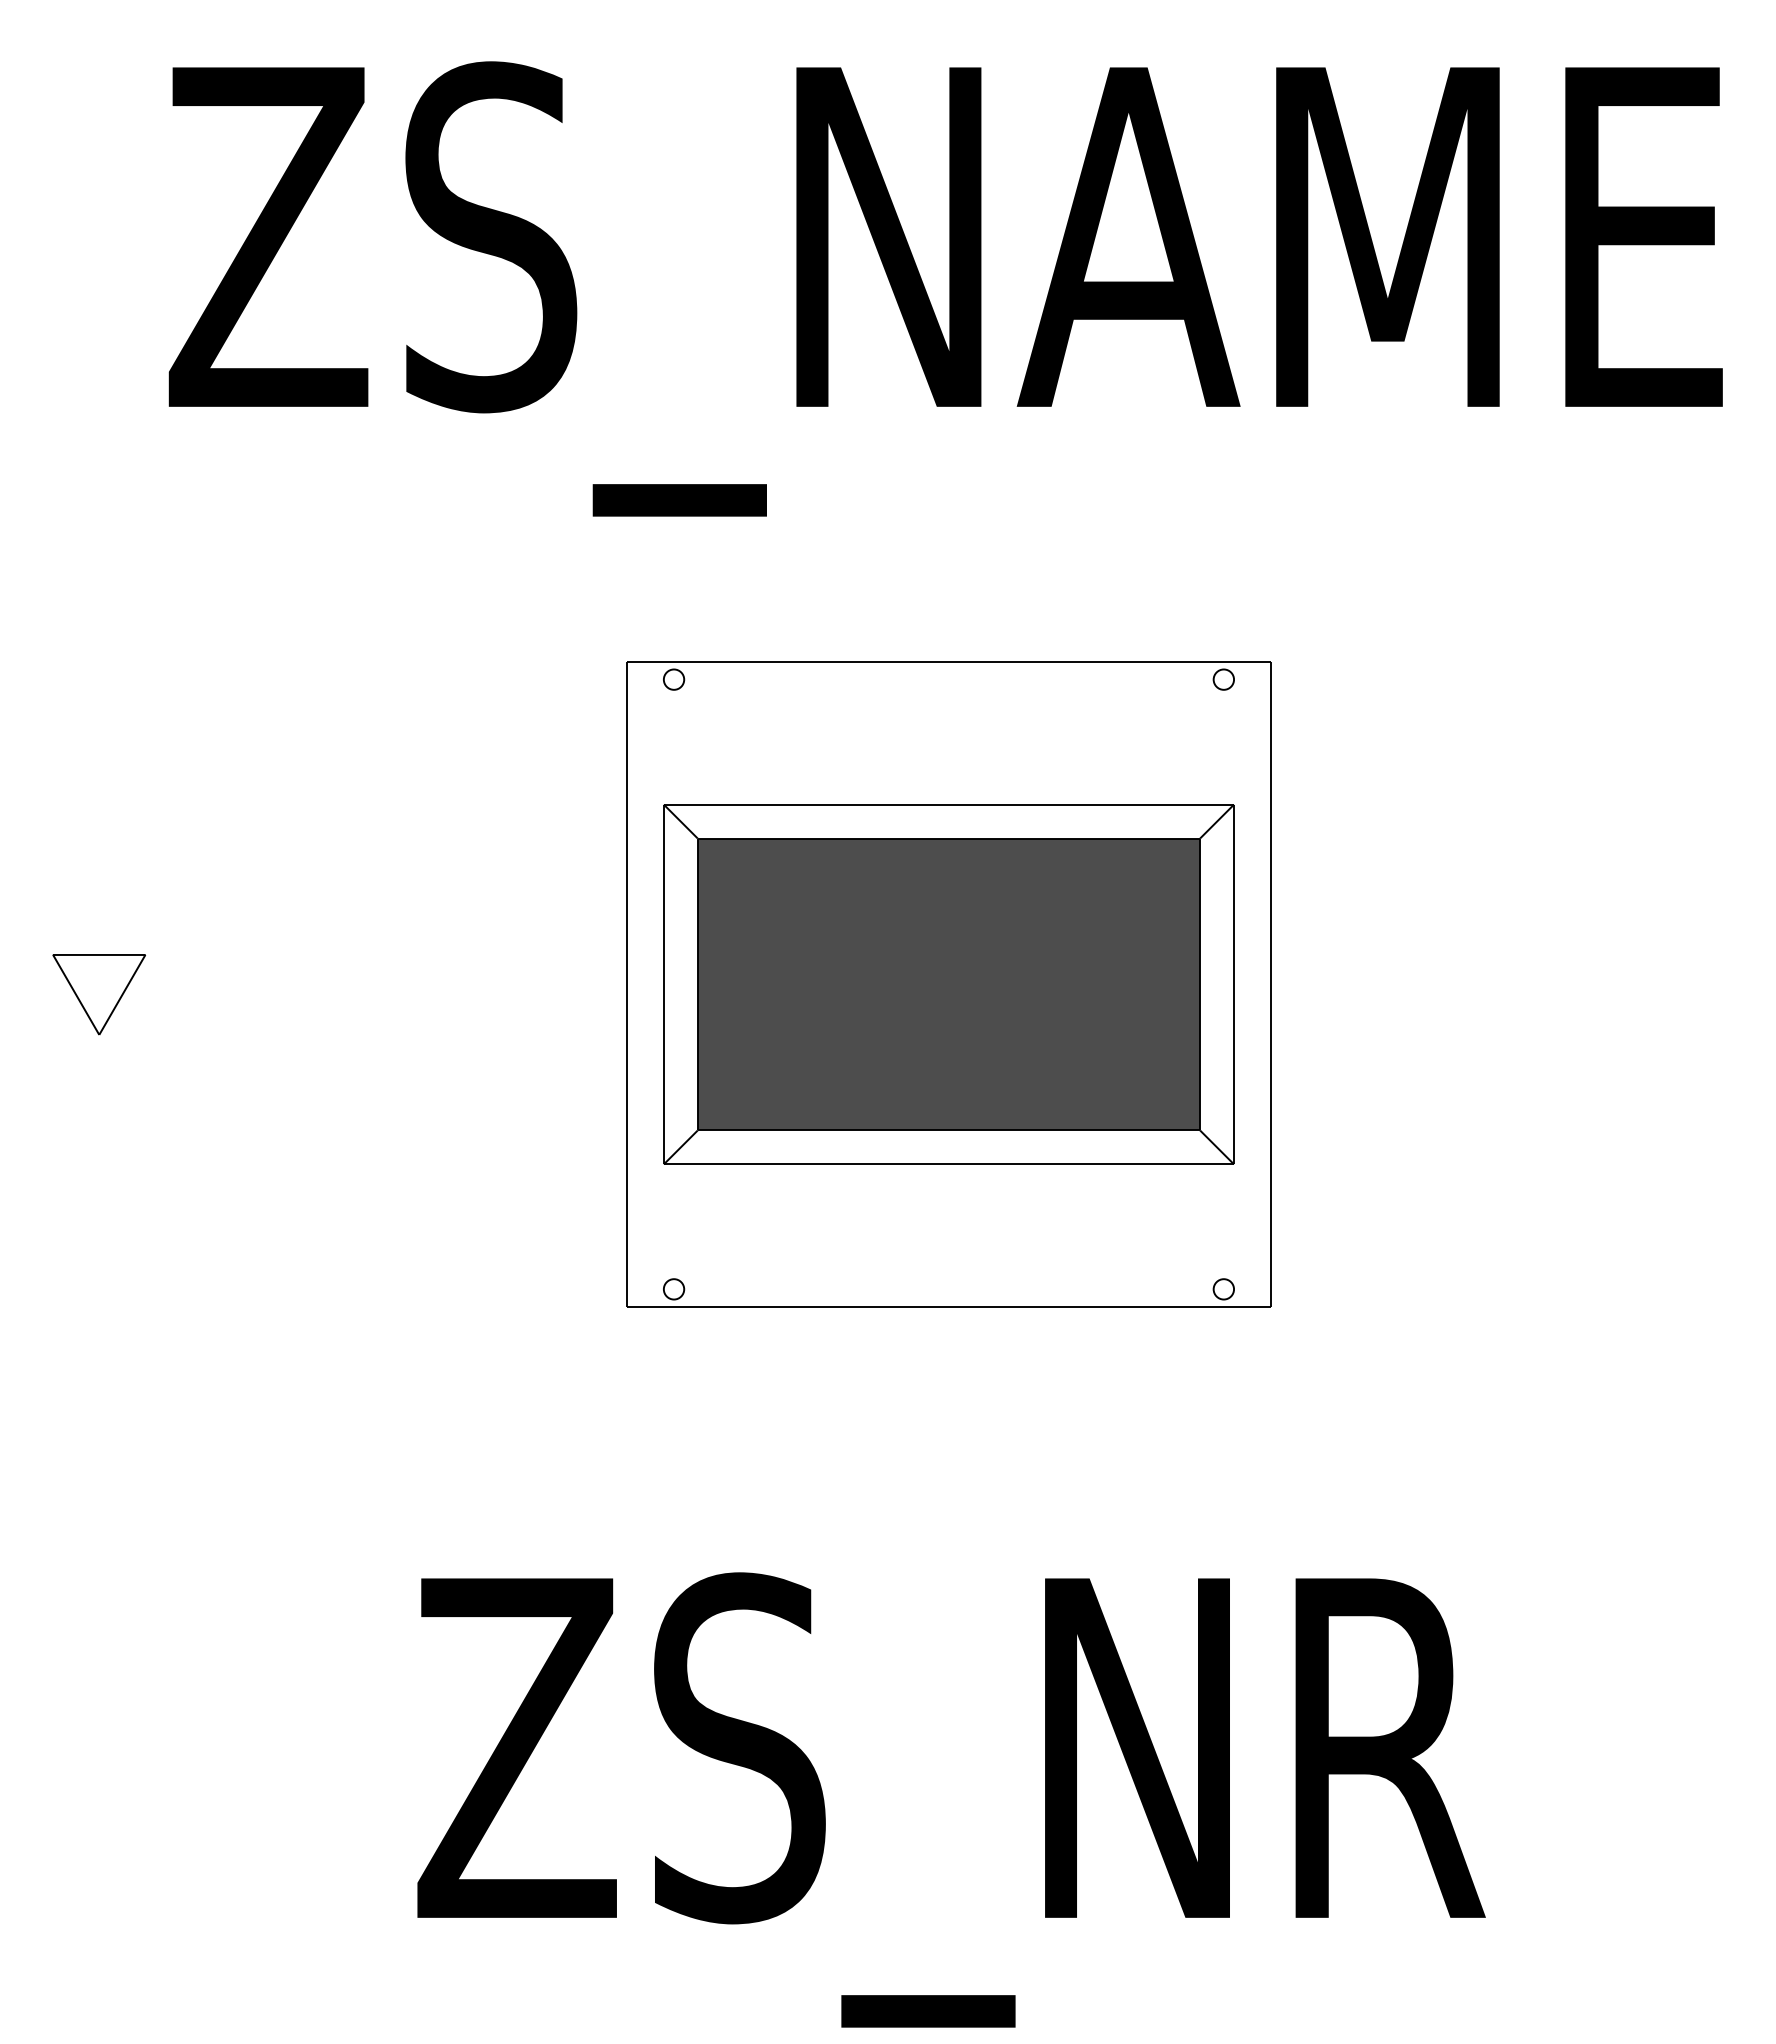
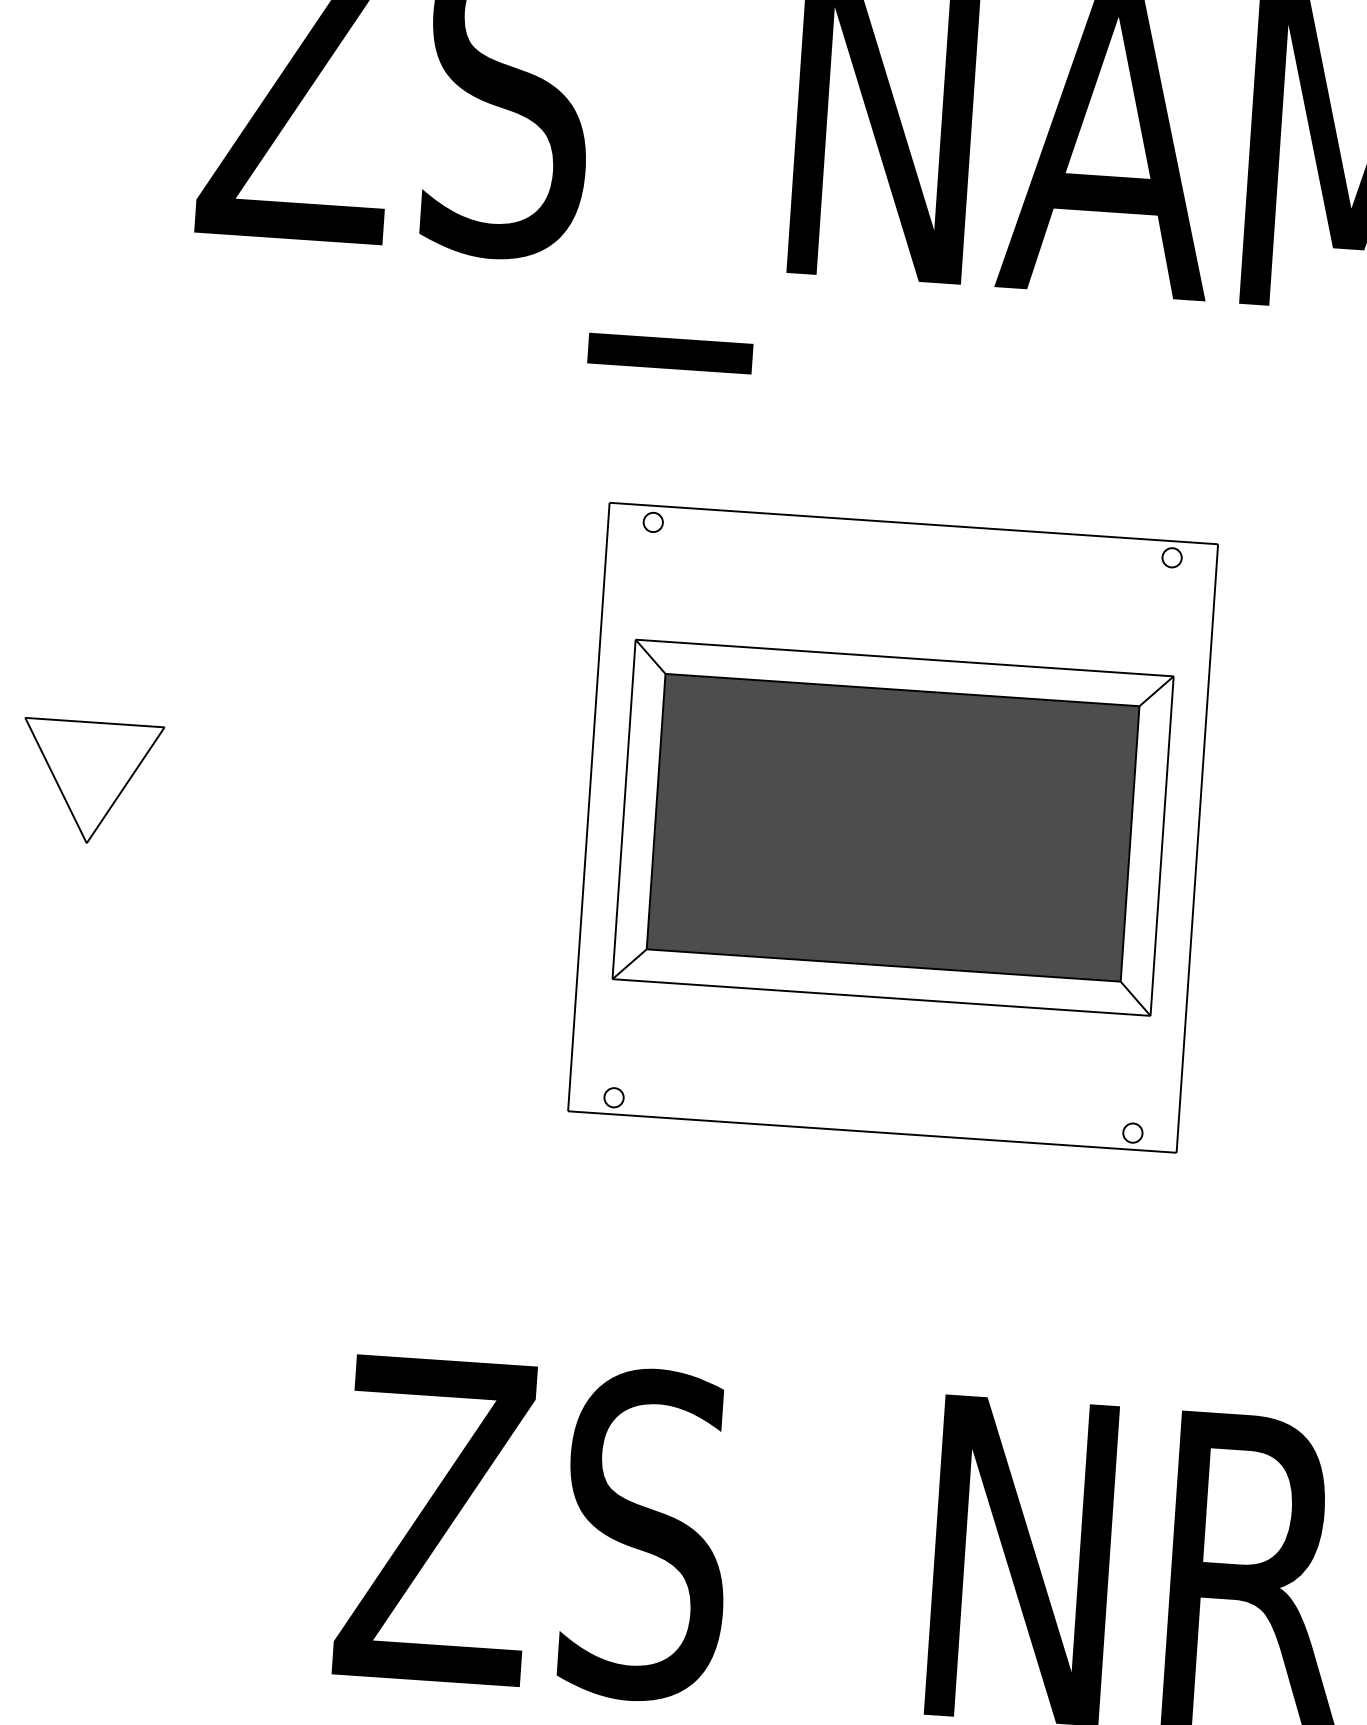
part: (98, 994) -> (89, 782), size x1.6

